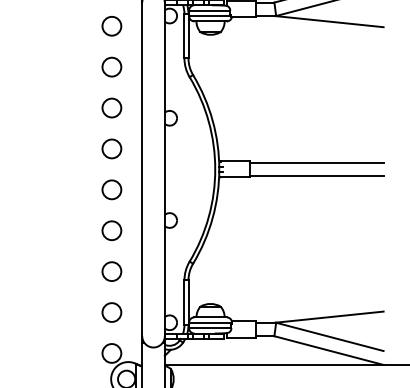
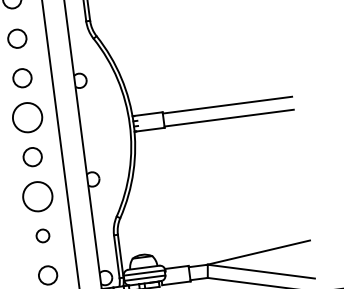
circle: (111, 148) -> (27, 117), size x1.6
circle: (111, 230) -> (37, 196), size x1.6
circle: (111, 271) -> (42, 235), size x0.7

